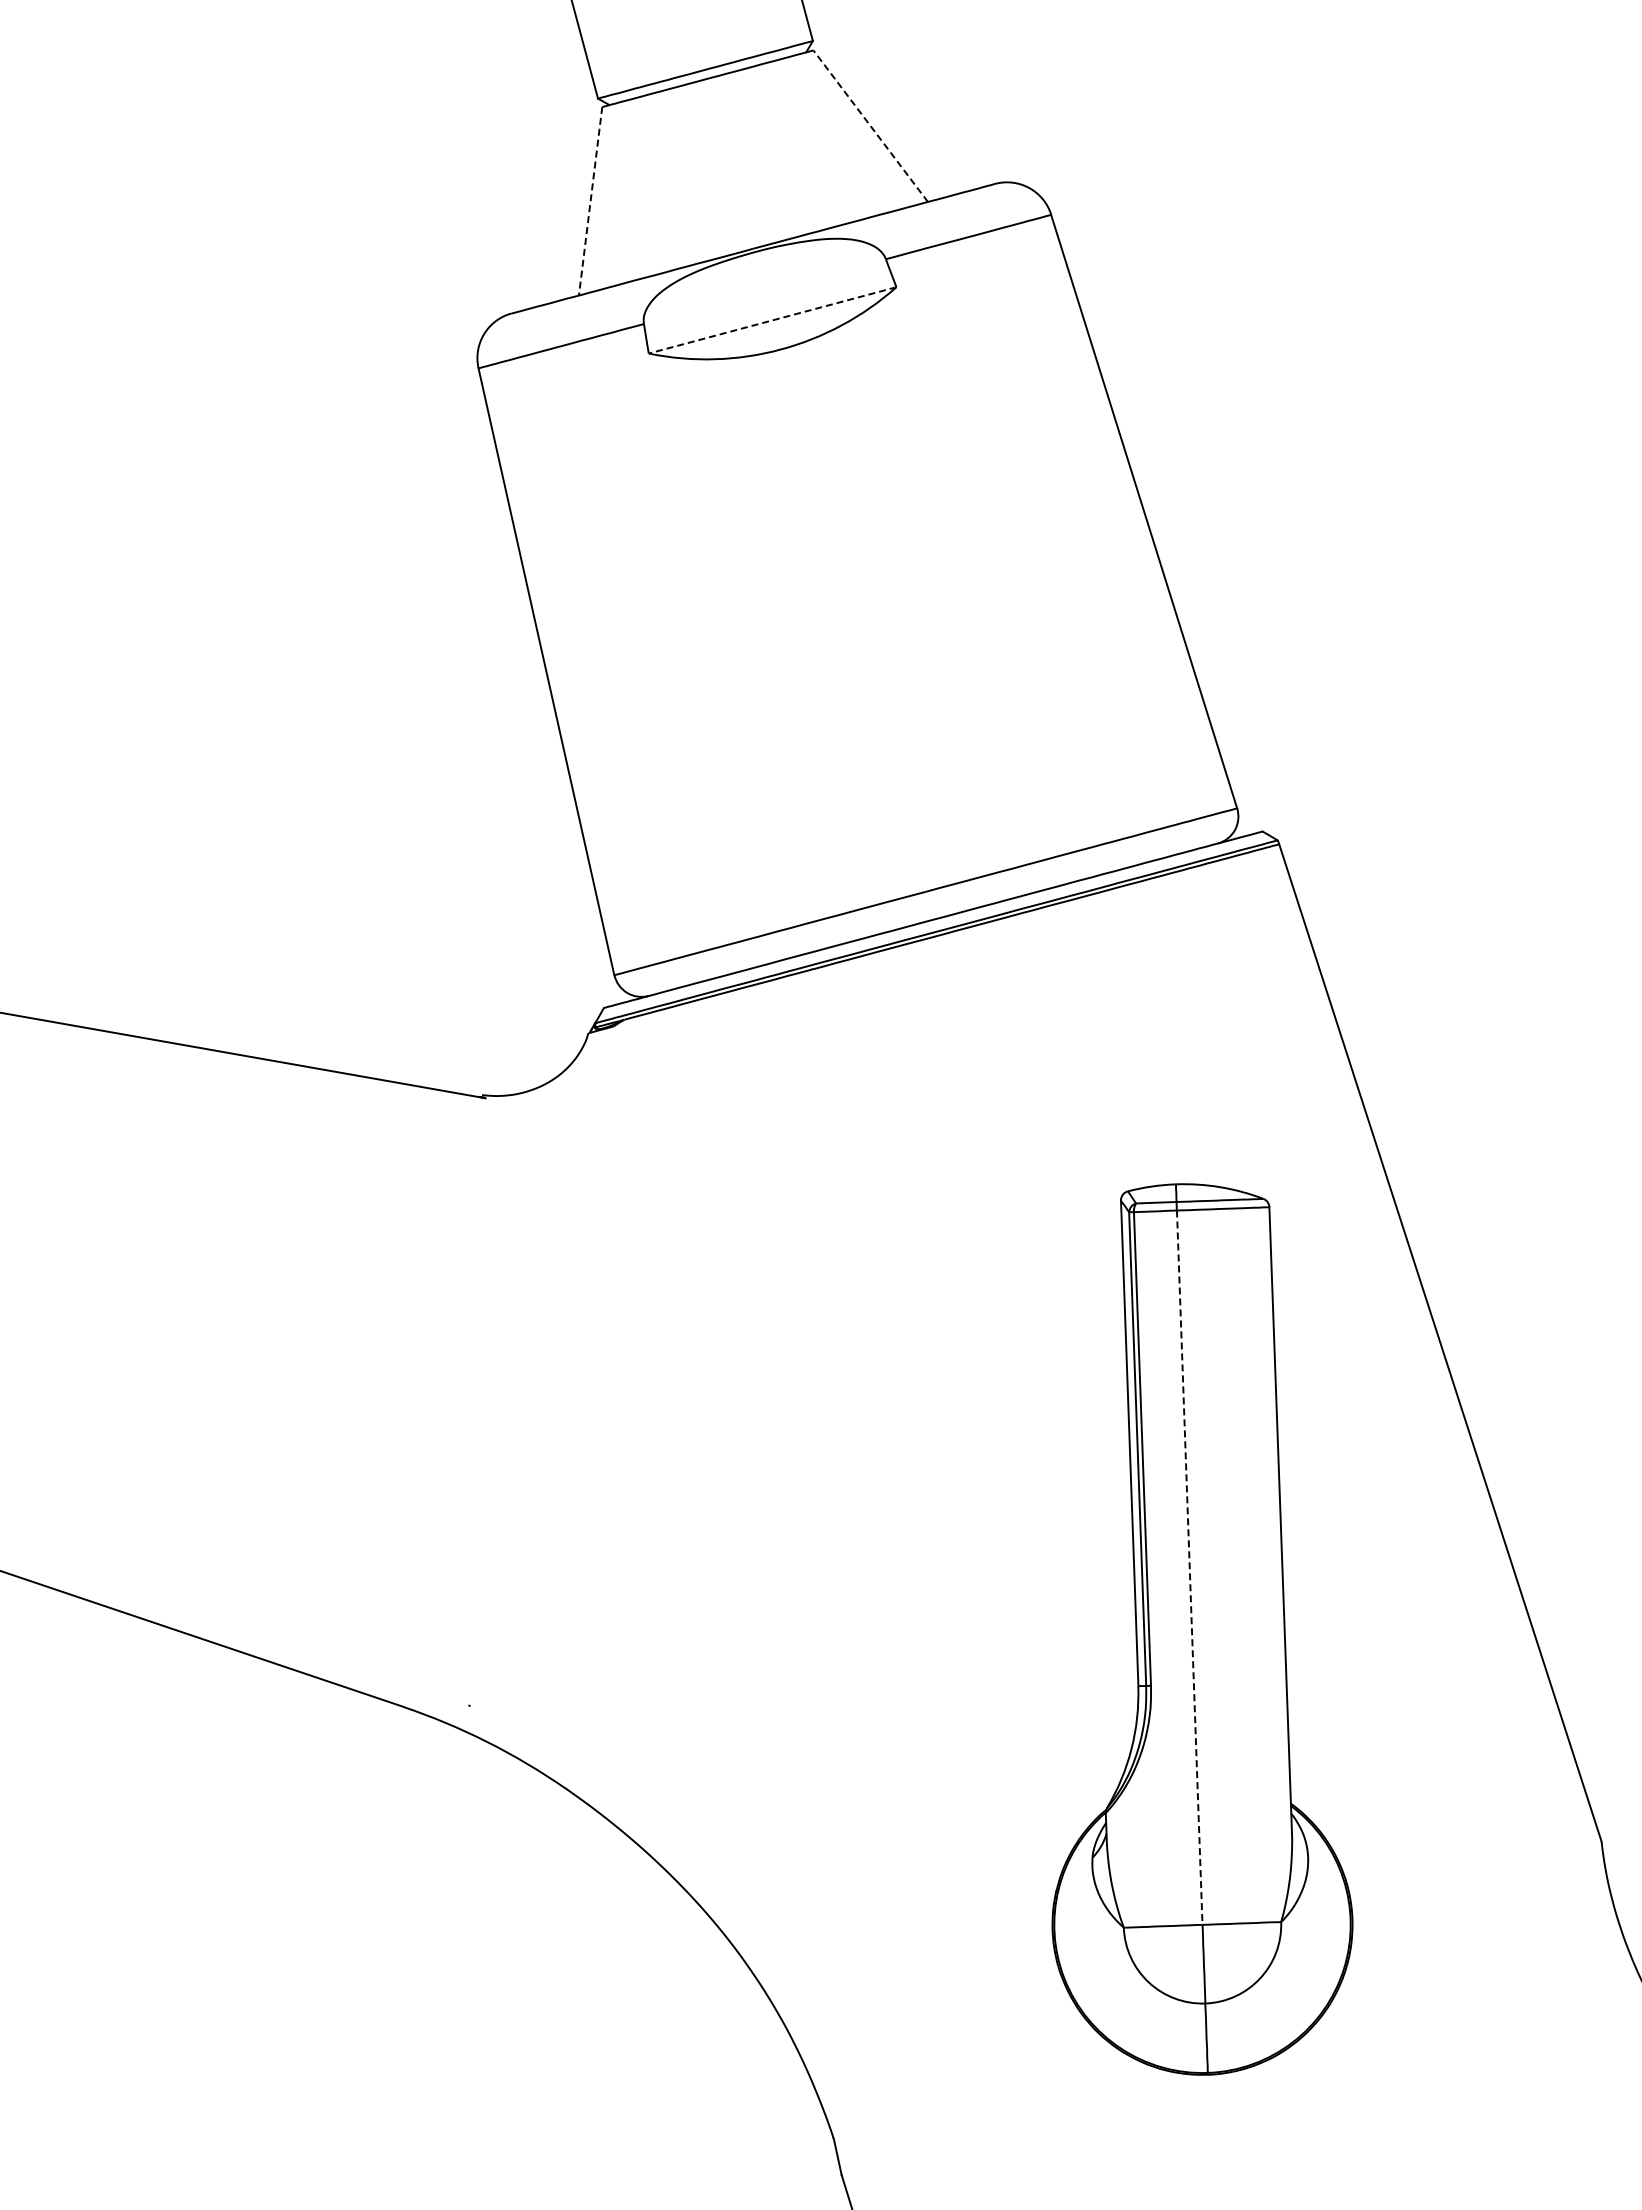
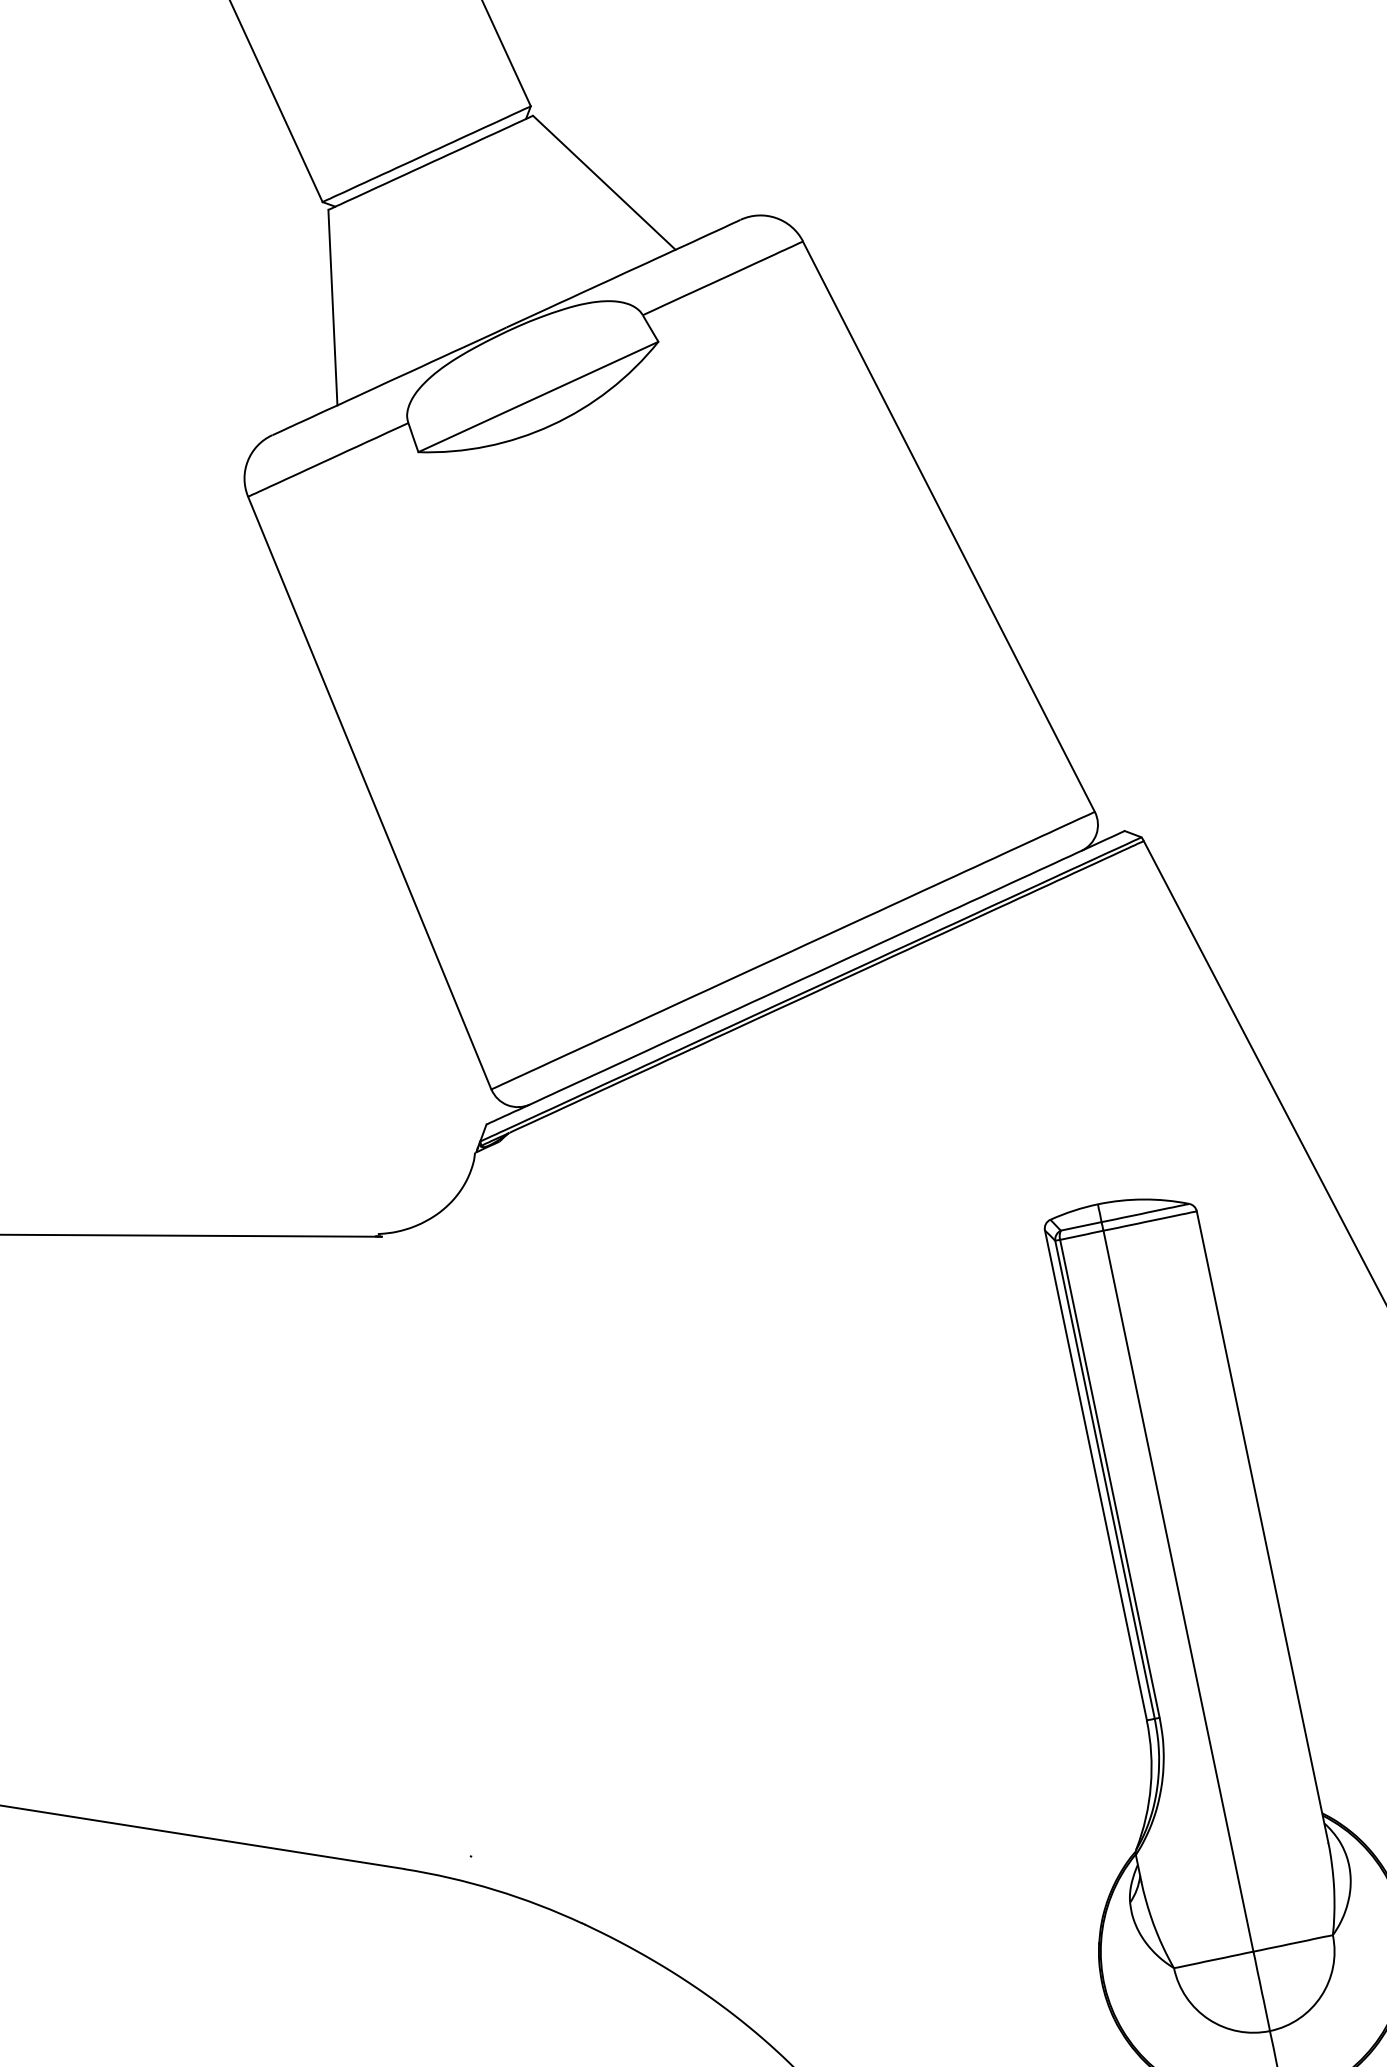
line: (870, 126) -> (604, 183), dashed -> solid
line: (590, 201) -> (332, 307), dashed -> solid
line: (772, 320) -> (538, 397), dashed -> solid
line: (1189, 1568) -> (1178, 1592), dashed -> solid

